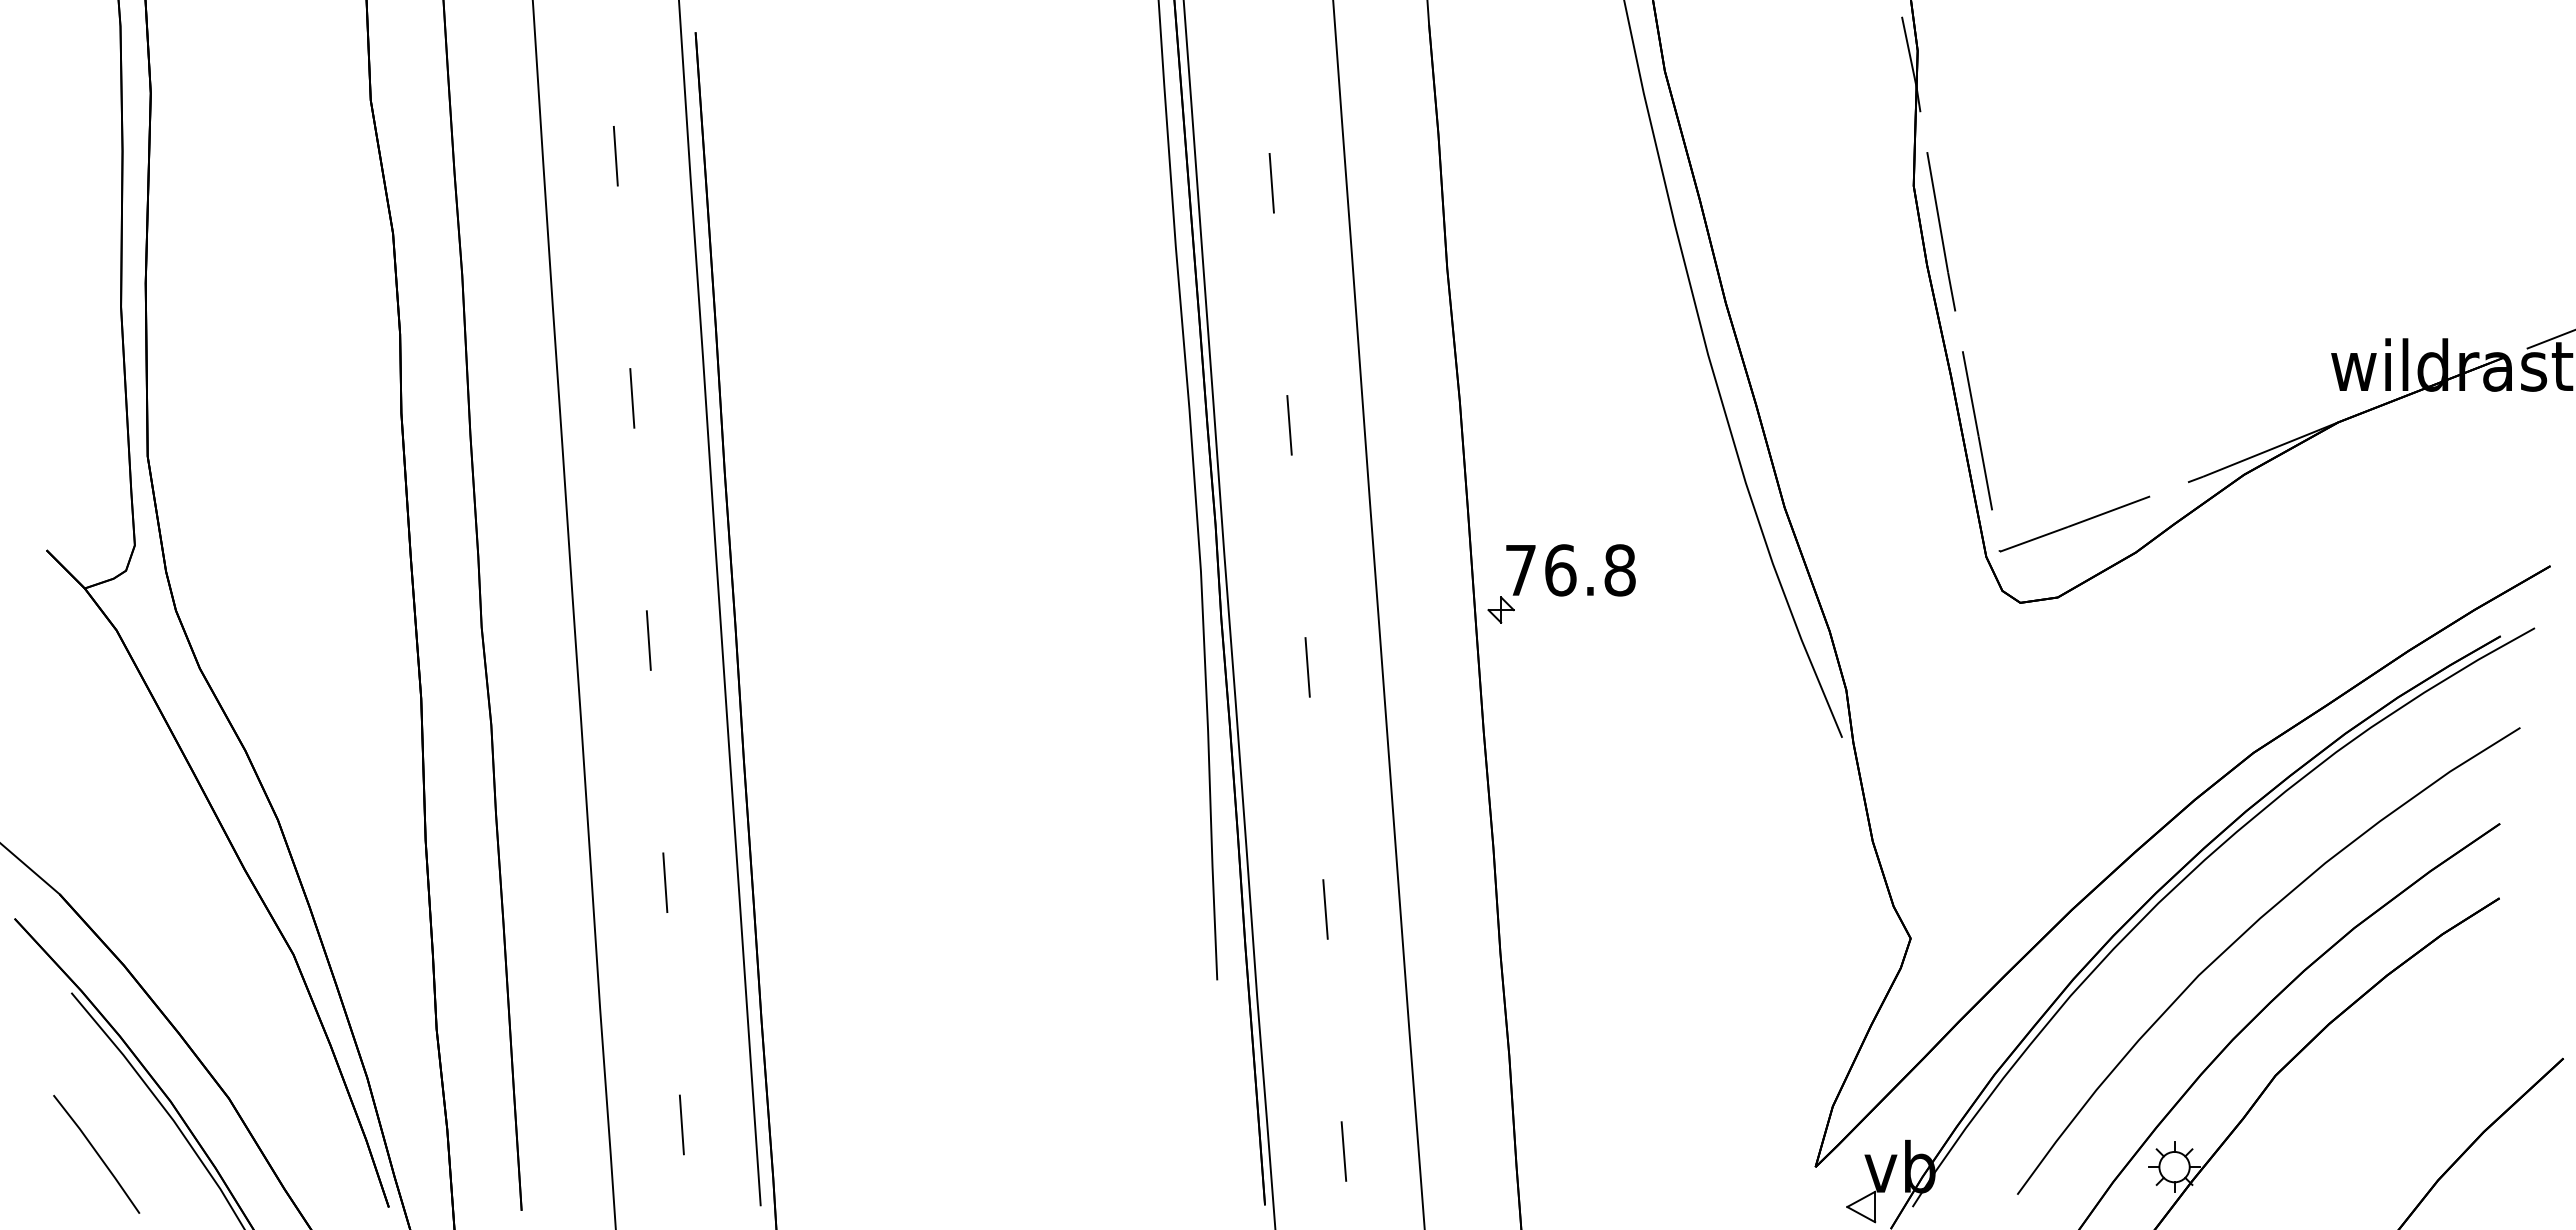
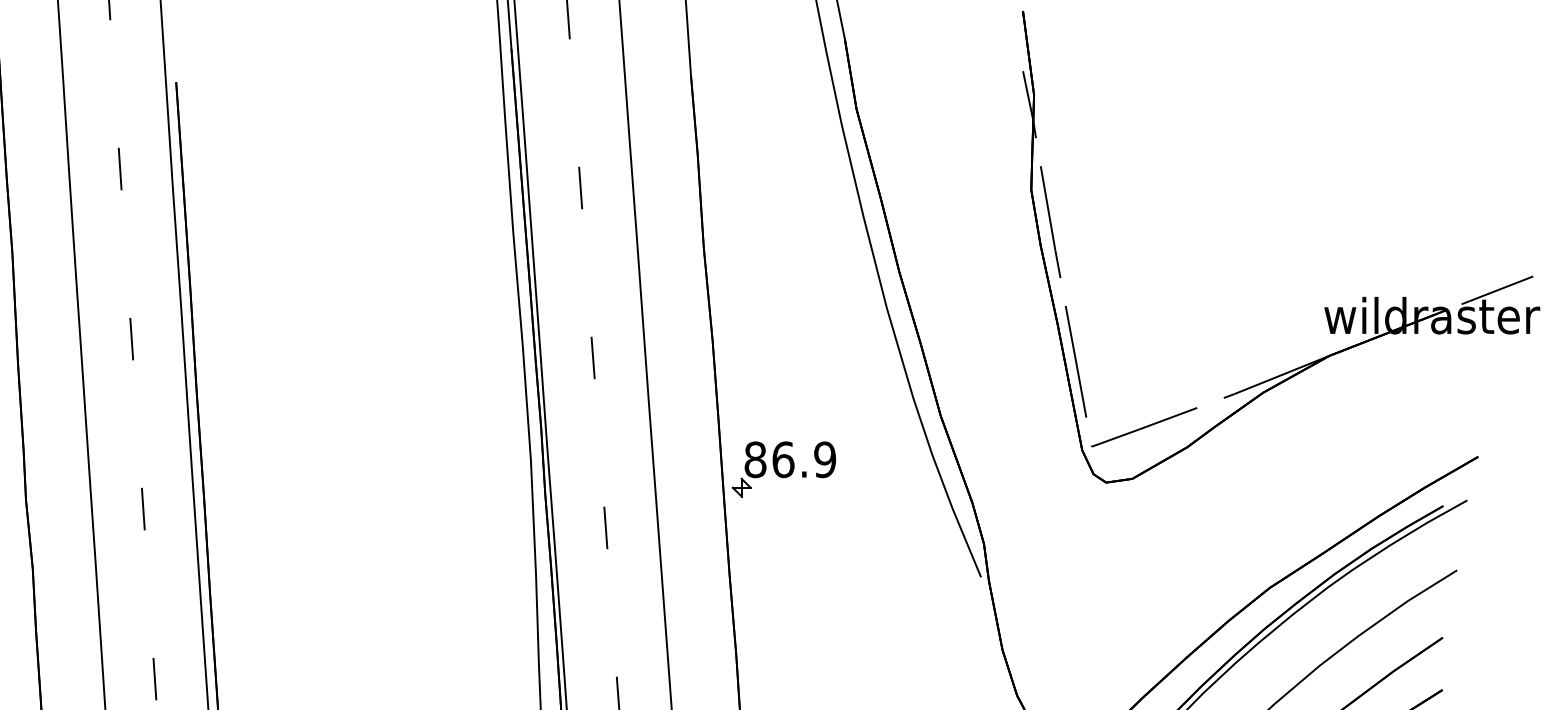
text: (1570, 570) -> (790, 459), 76.8 -> 86.9

